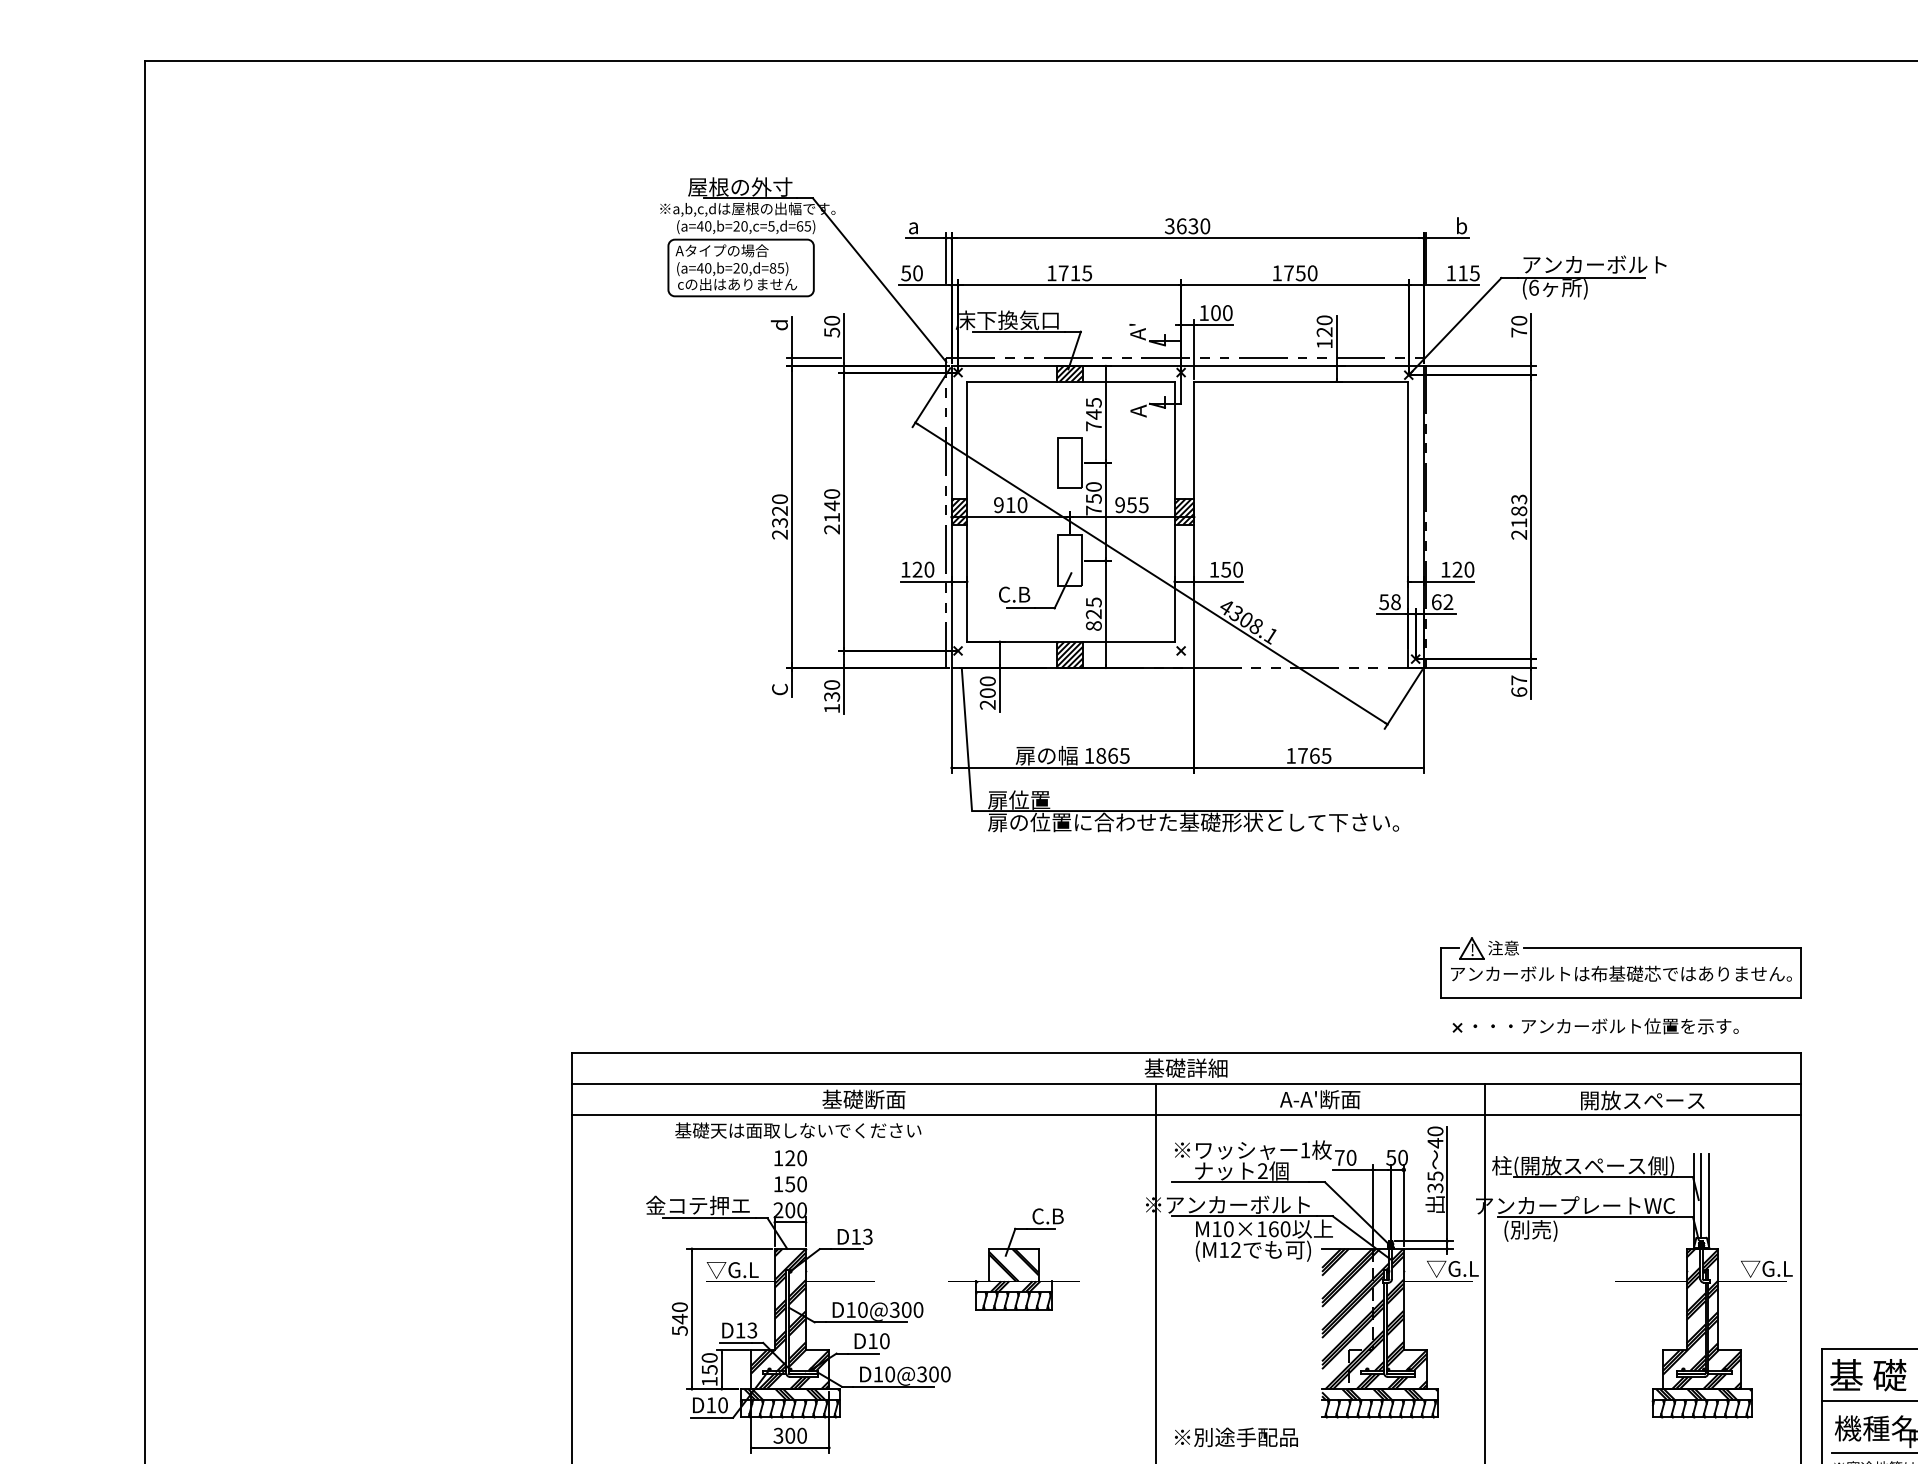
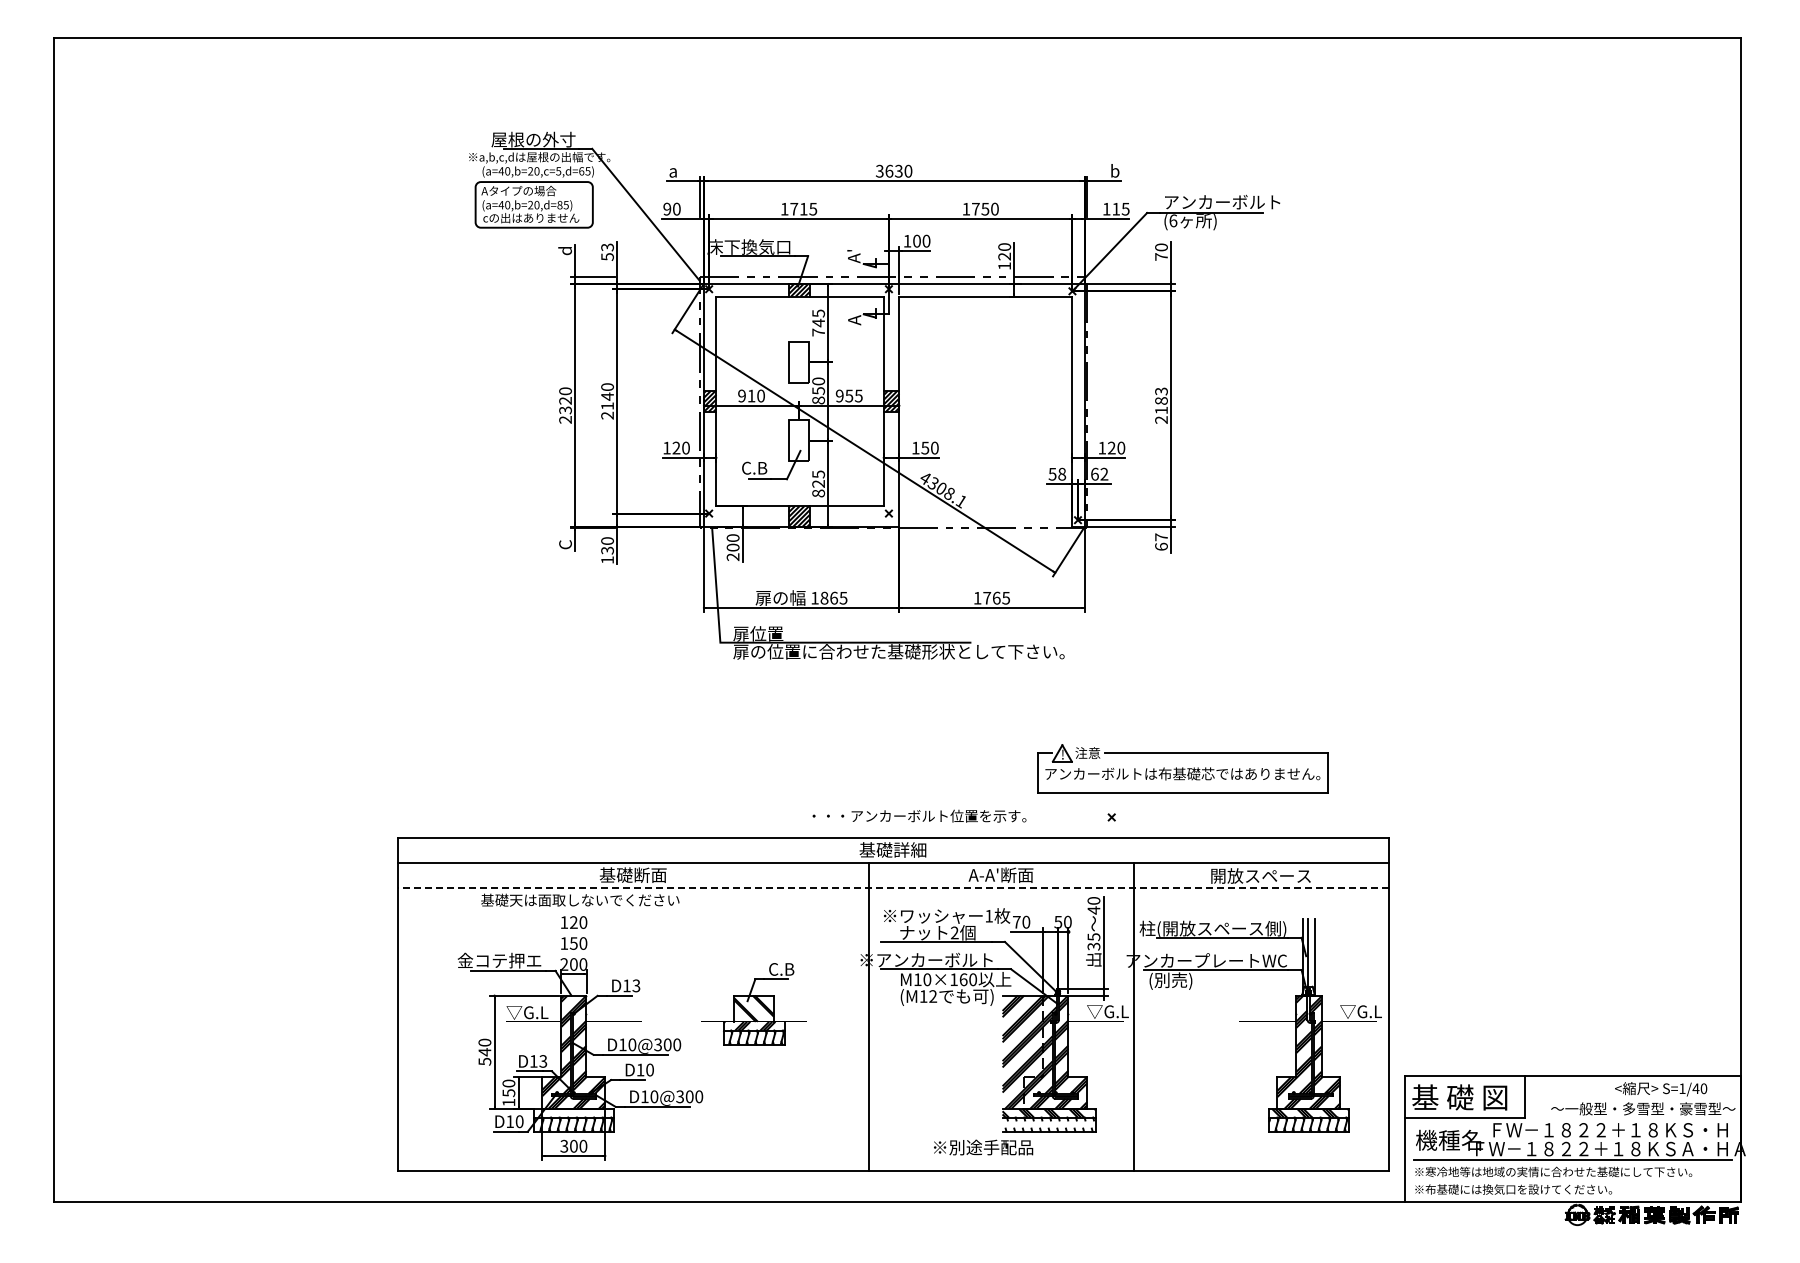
text: (906, 272) -> (667, 208), 50 -> 90
text: (832, 320) -> (607, 247), 50 -> 53
text: (1093, 510) -> (818, 400), 750 -> 850
part: (1620, 967) -> (1182, 768), moved
text: (1606, 1025) -> (919, 815), moved
line: (1185, 1114) -> (892, 887), solid -> dashed
hatch: (792, 1393) -> (575, 1112), removed
hatch: (1380, 1408) -> (1049, 1124), removed
text: (1236, 1437) -> (983, 1147), moved

